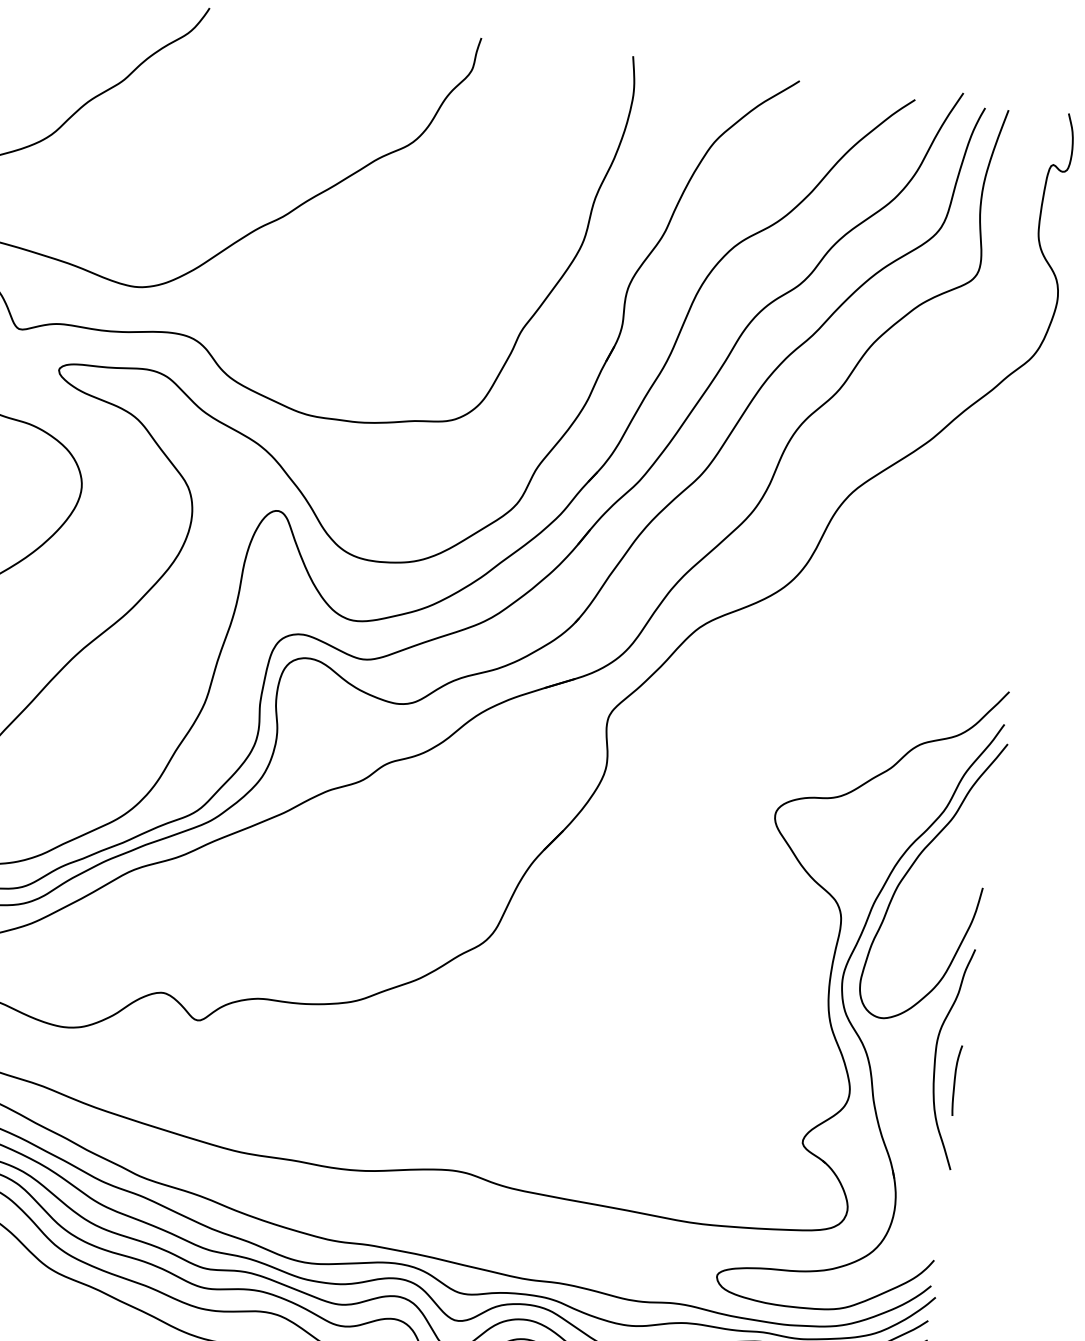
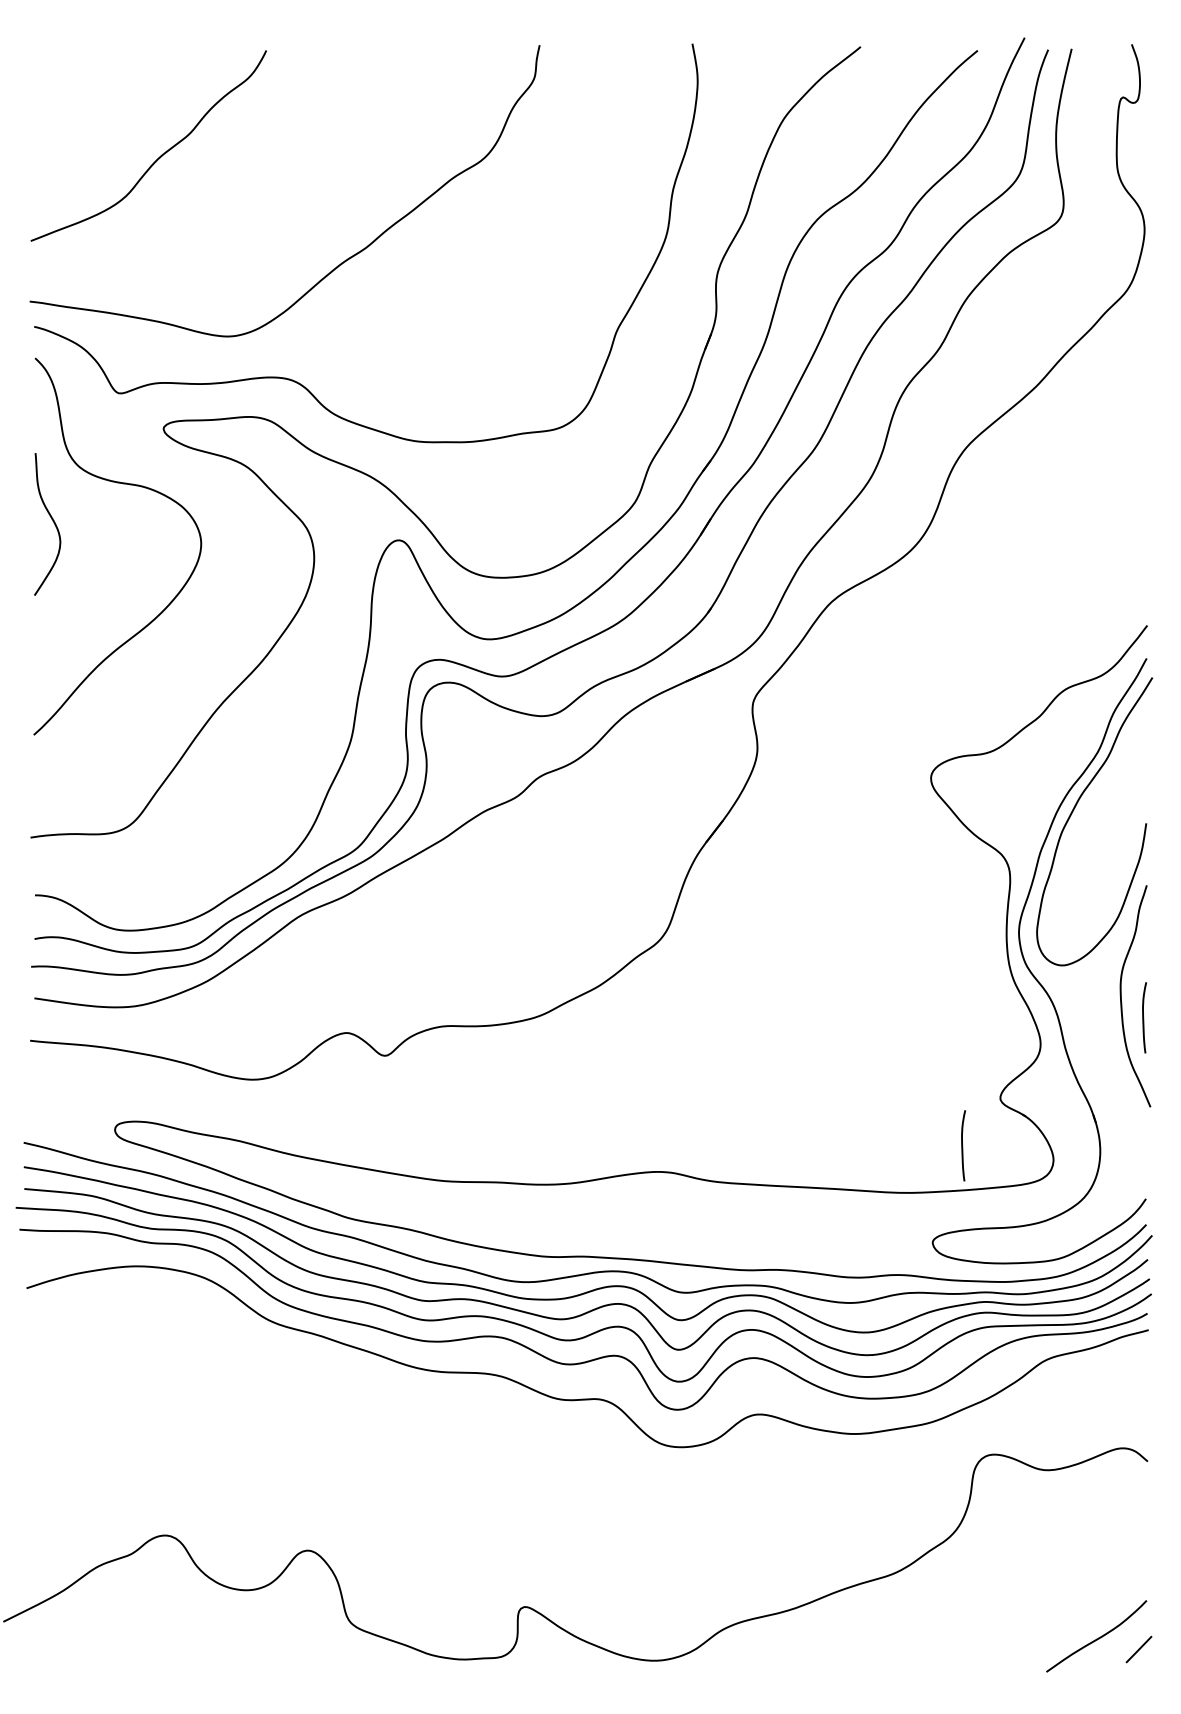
curve: (760, 1183) -> (963, 1145), added

